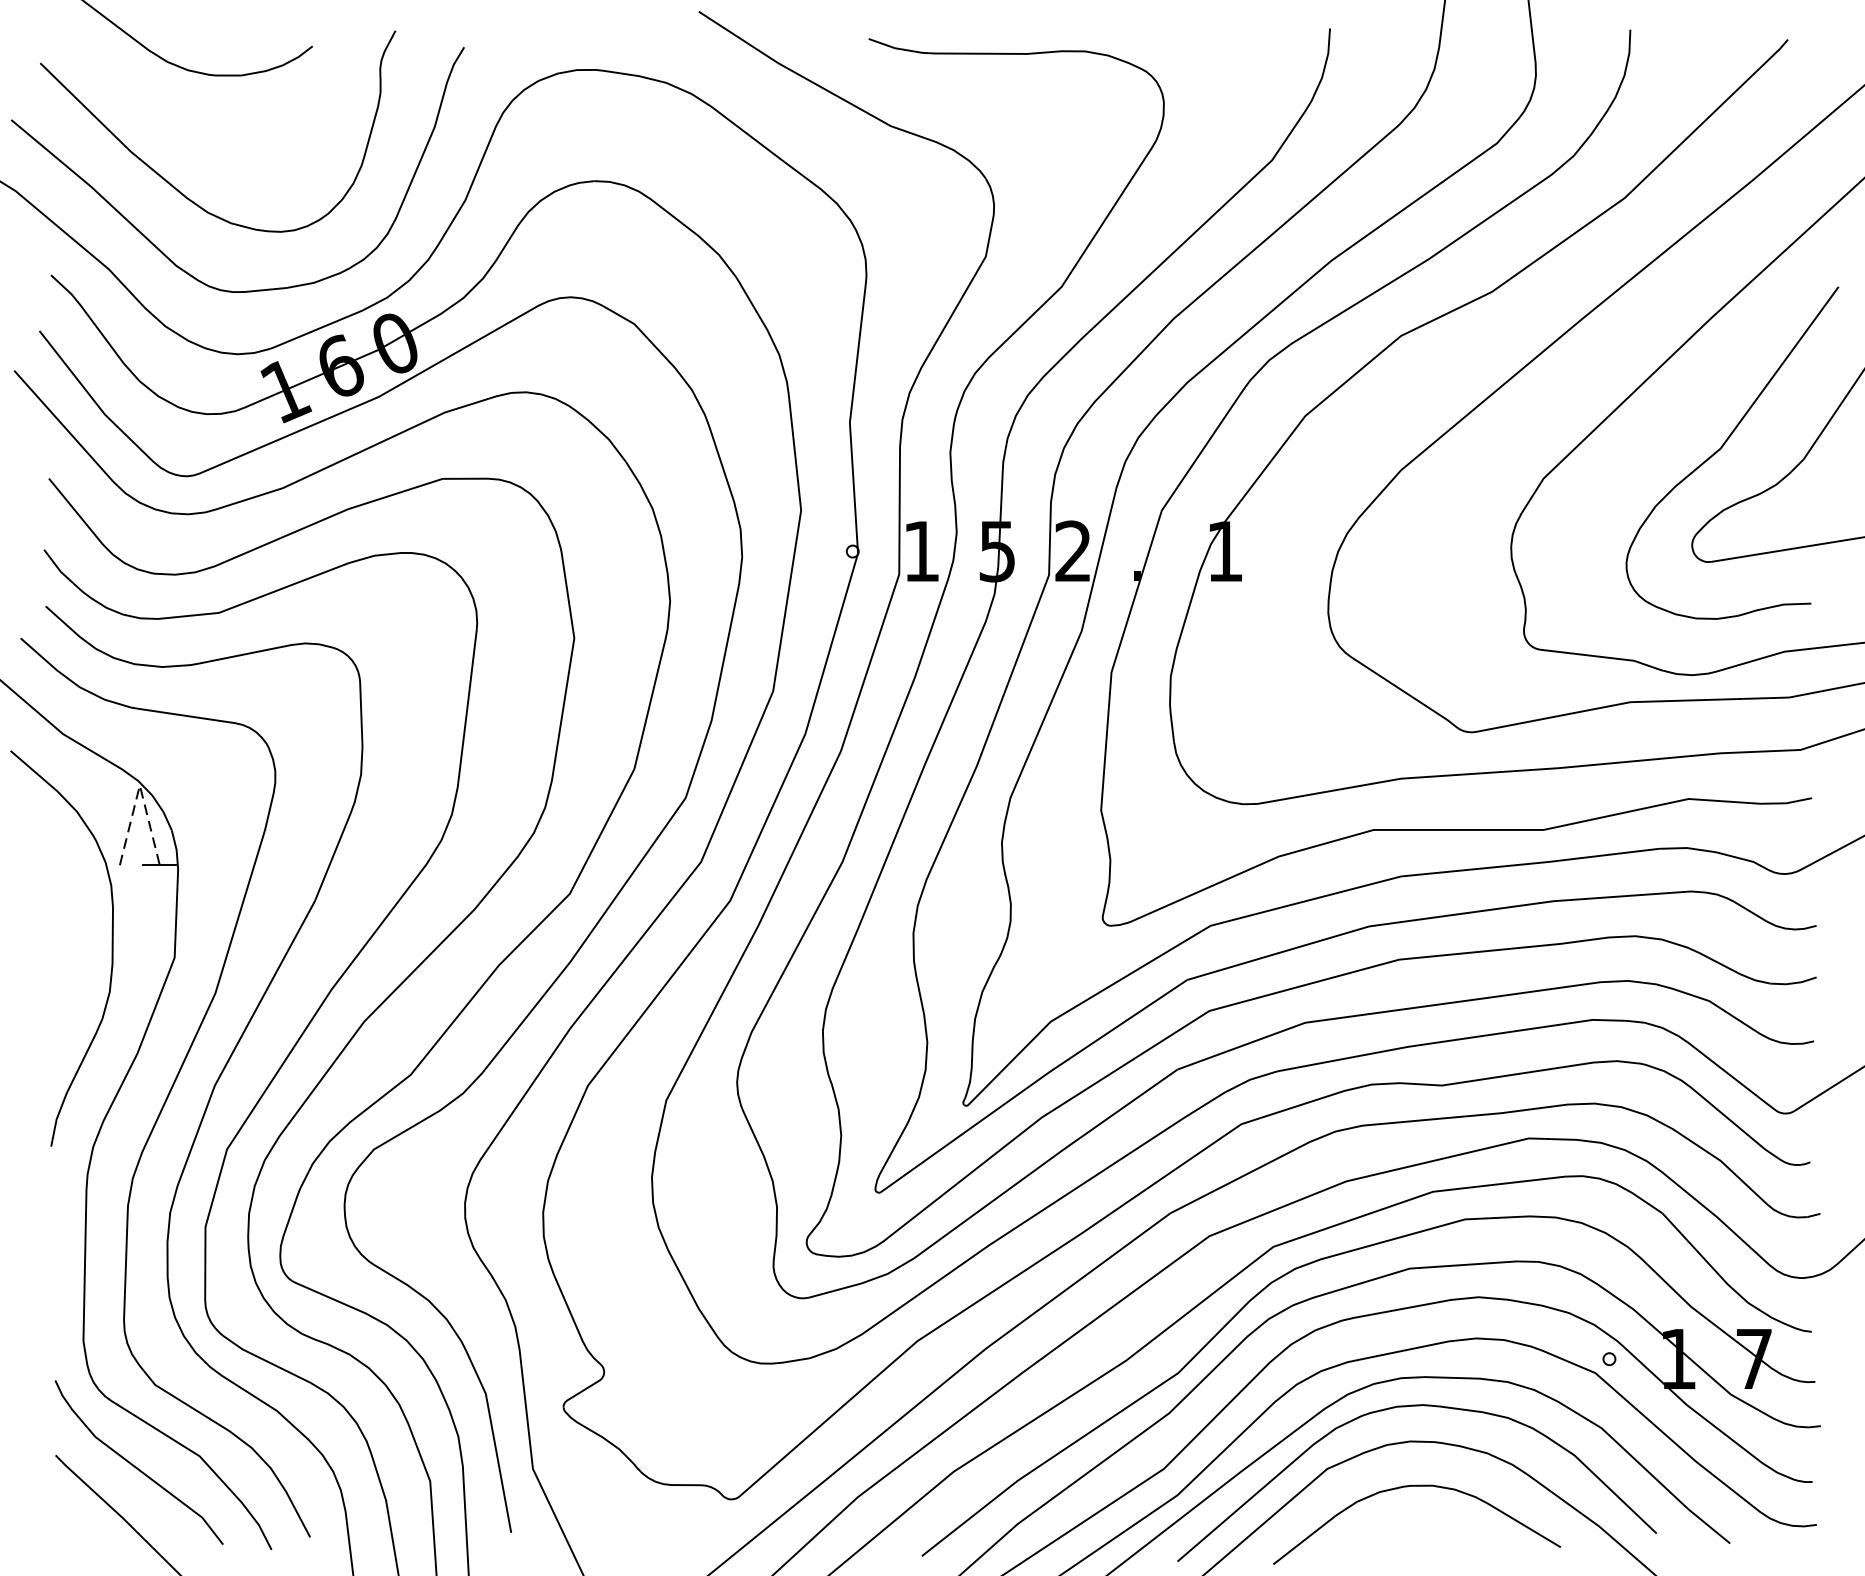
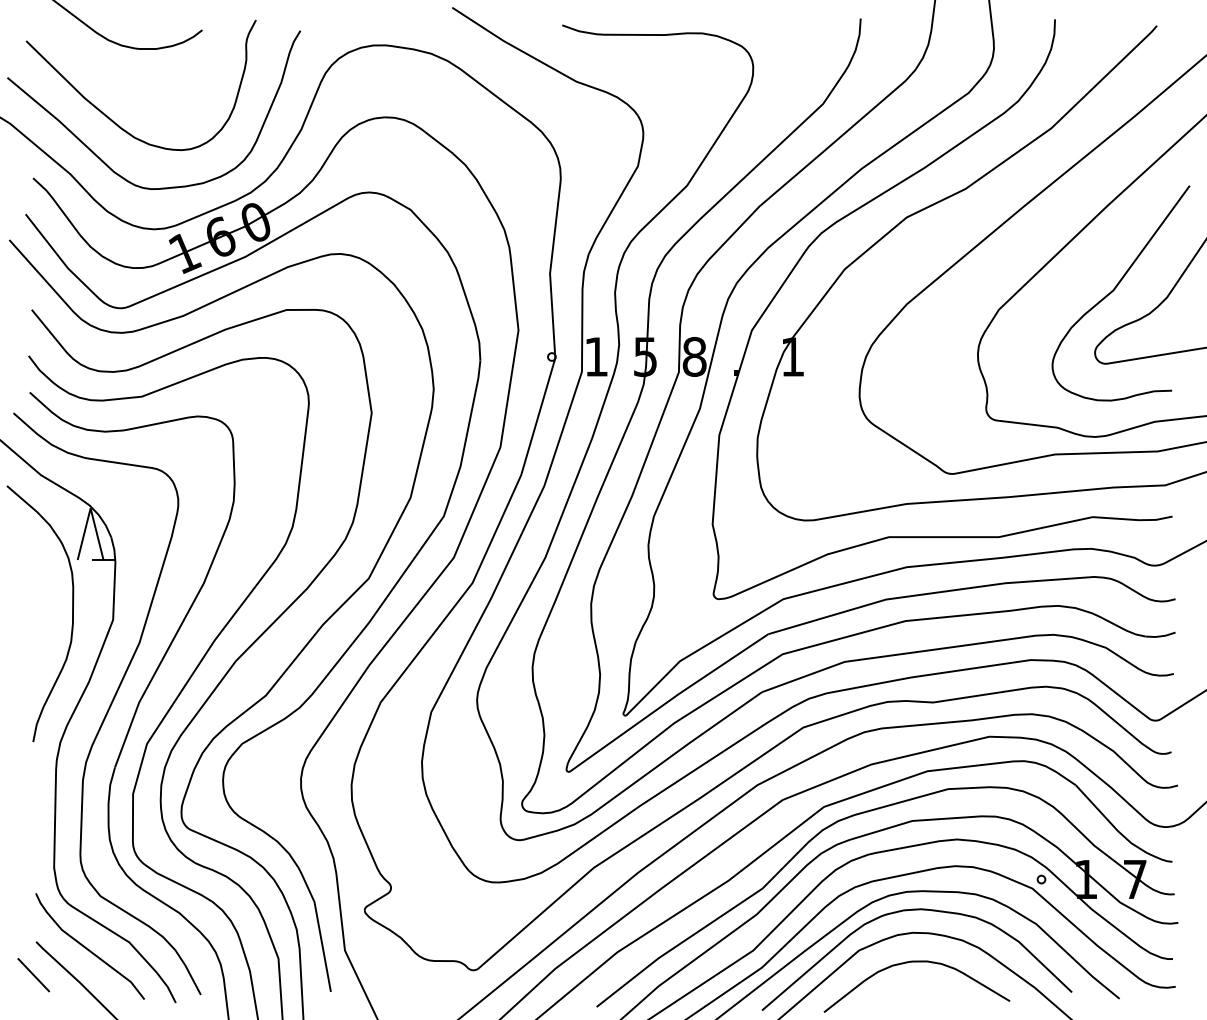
text: (1073, 550) -> (694, 356), 2 -> 8
line: (139, 785) -> (90, 508), dashed -> solid
line: (51, 1507) -> (33, 975), added

